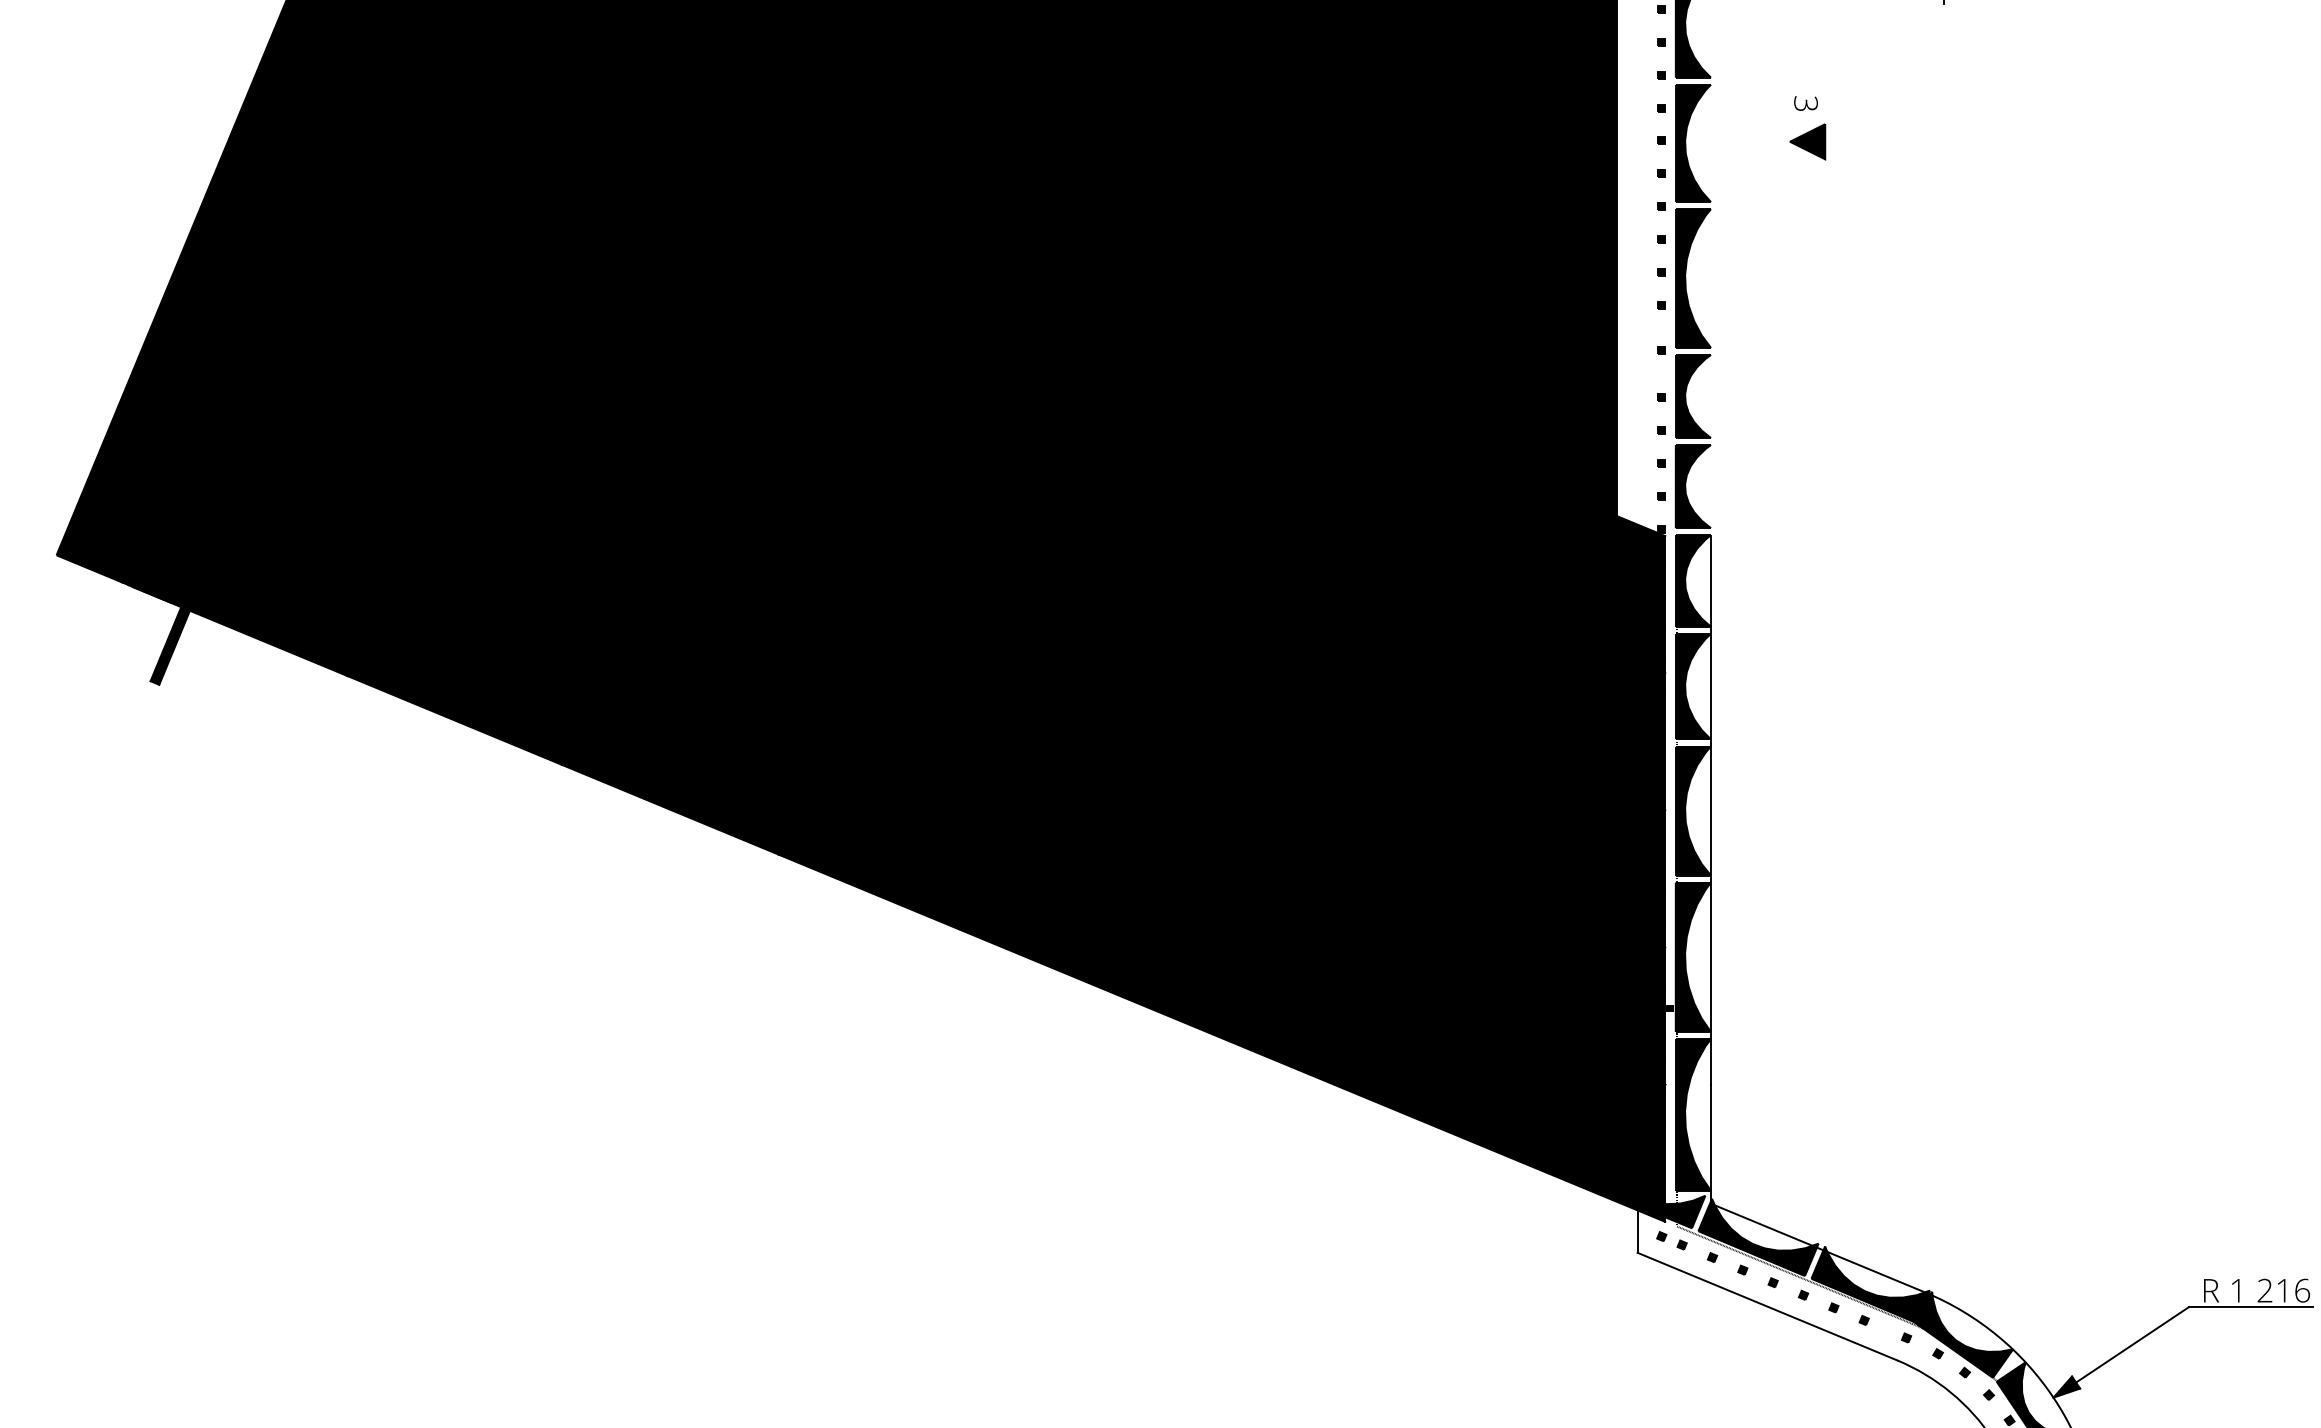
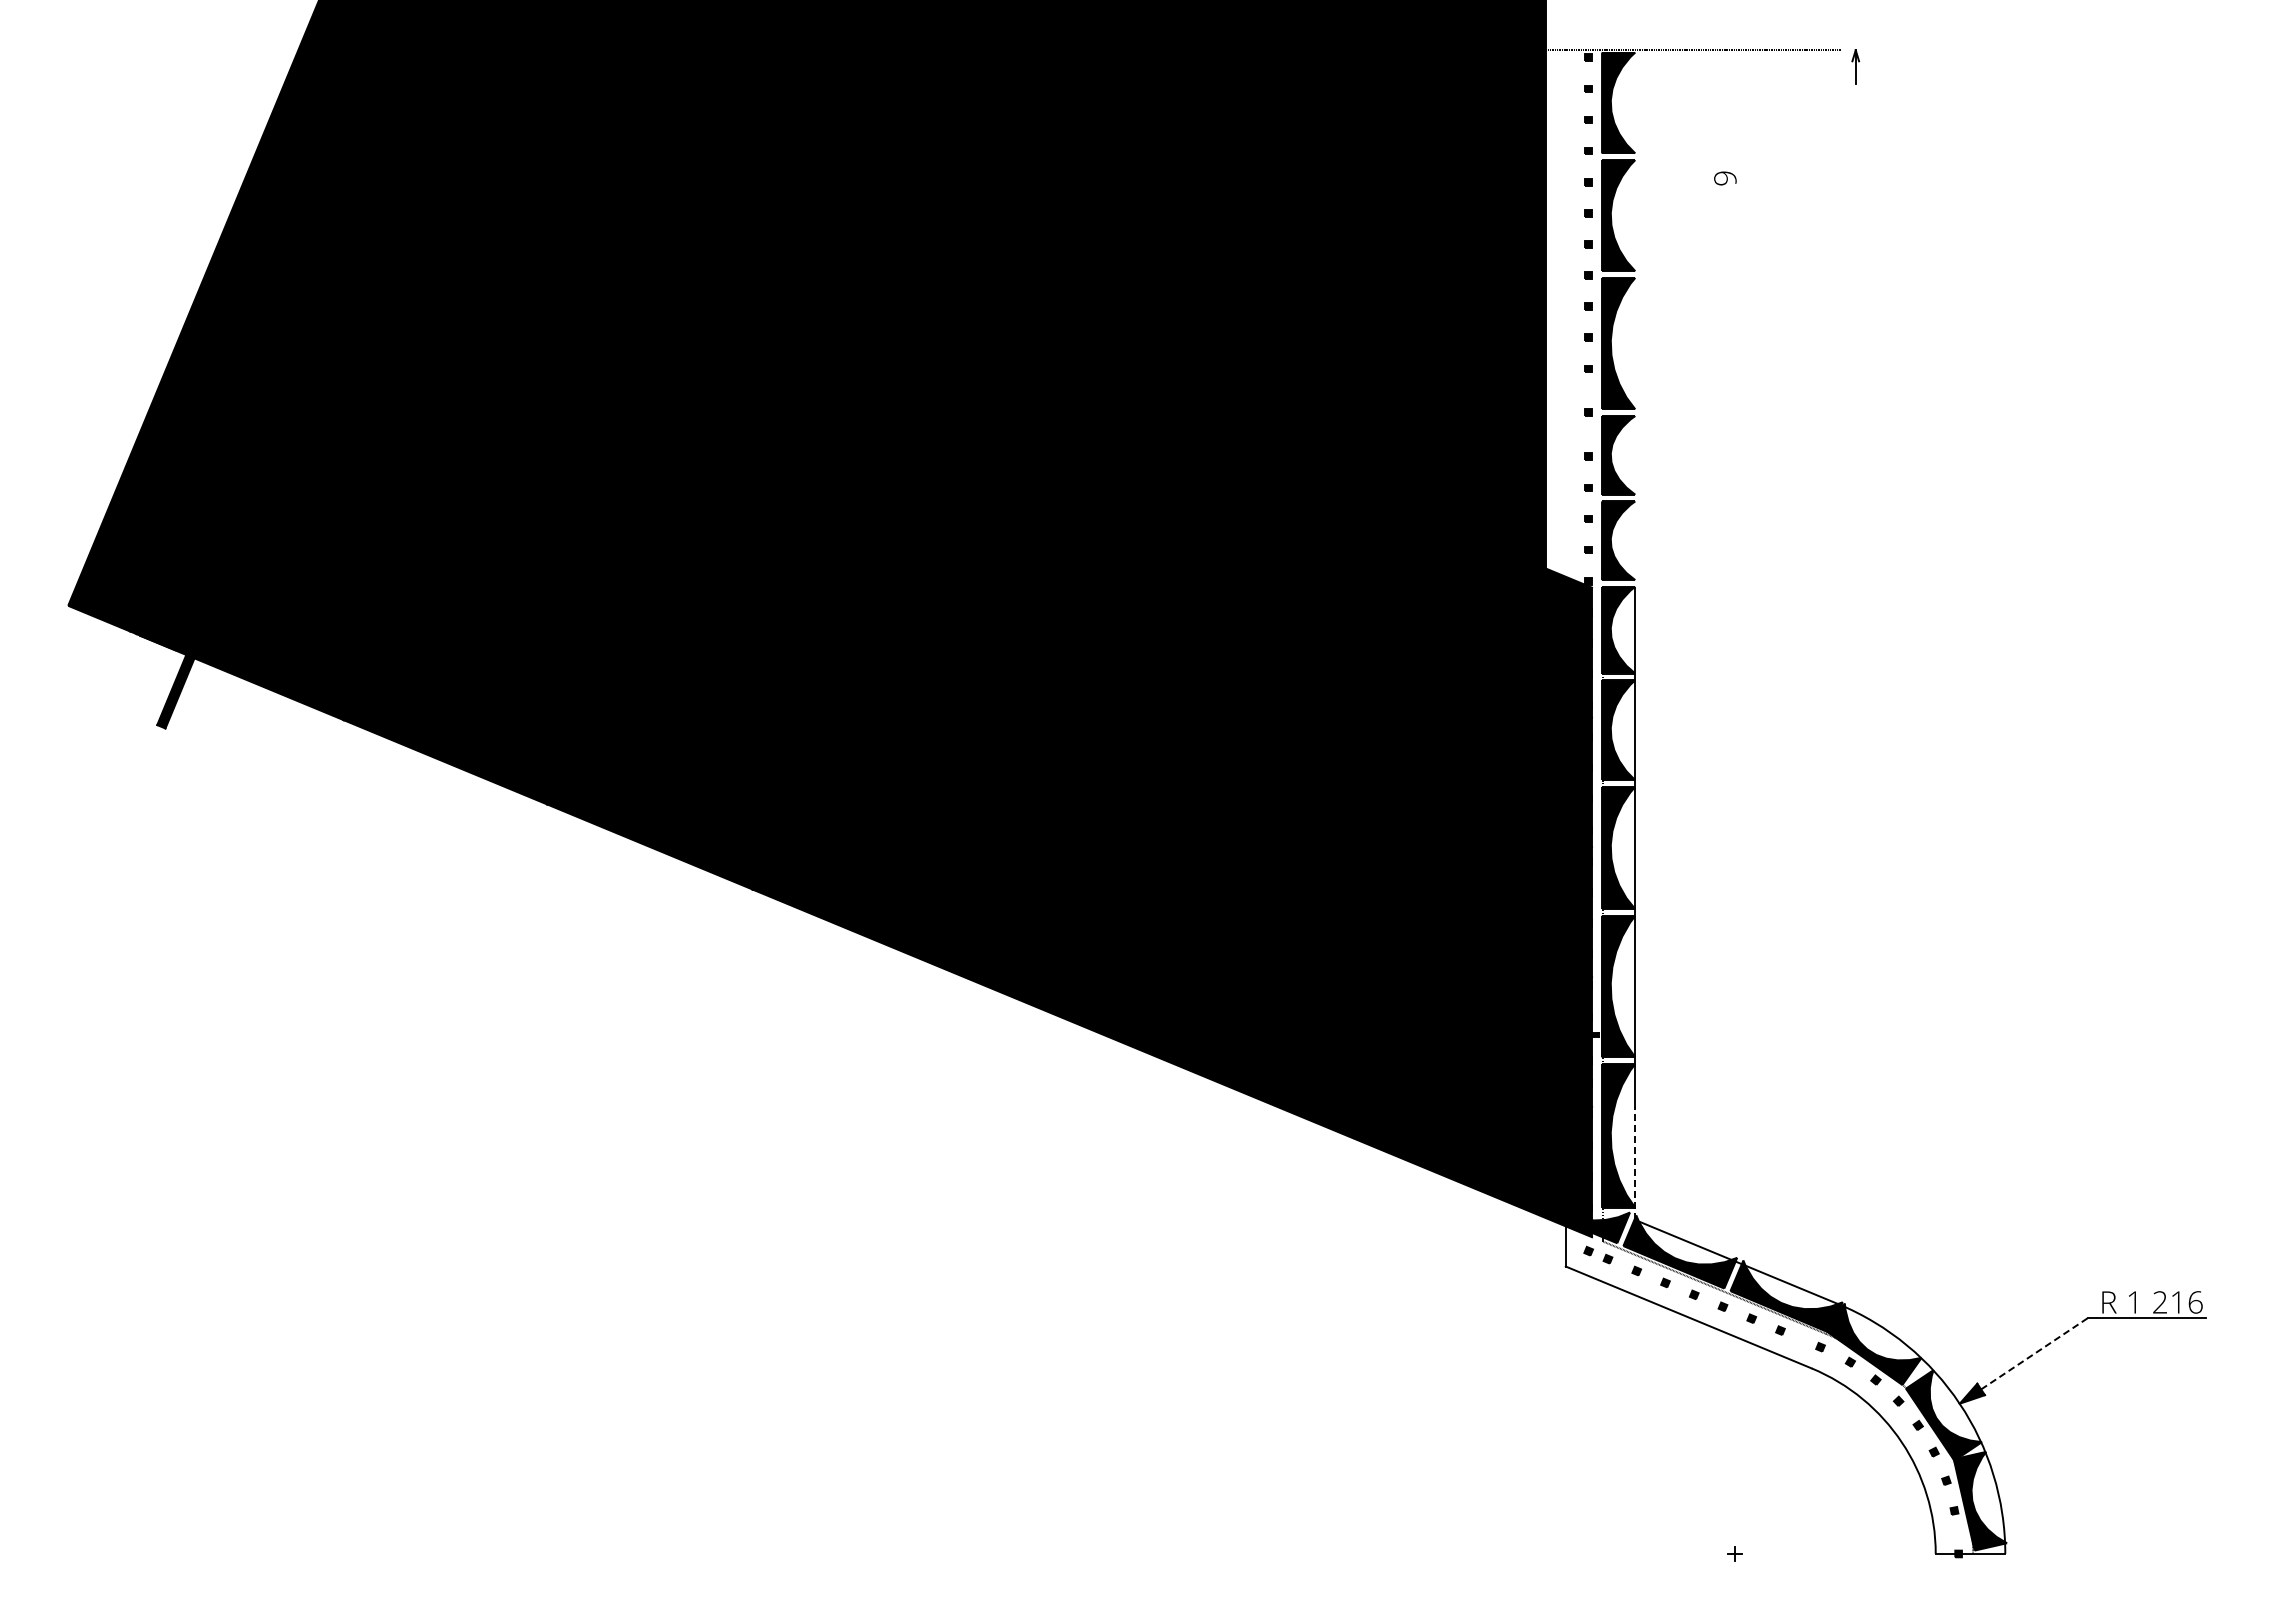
text: (1806, 104) -> (1725, 178), 3 -> 6
part: (1807, 141) -> (1726, 213), removed
line: (1711, 1144) -> (1635, 1163), solid -> dashed
line: (2133, 1344) -> (2035, 1353), solid -> dashed

